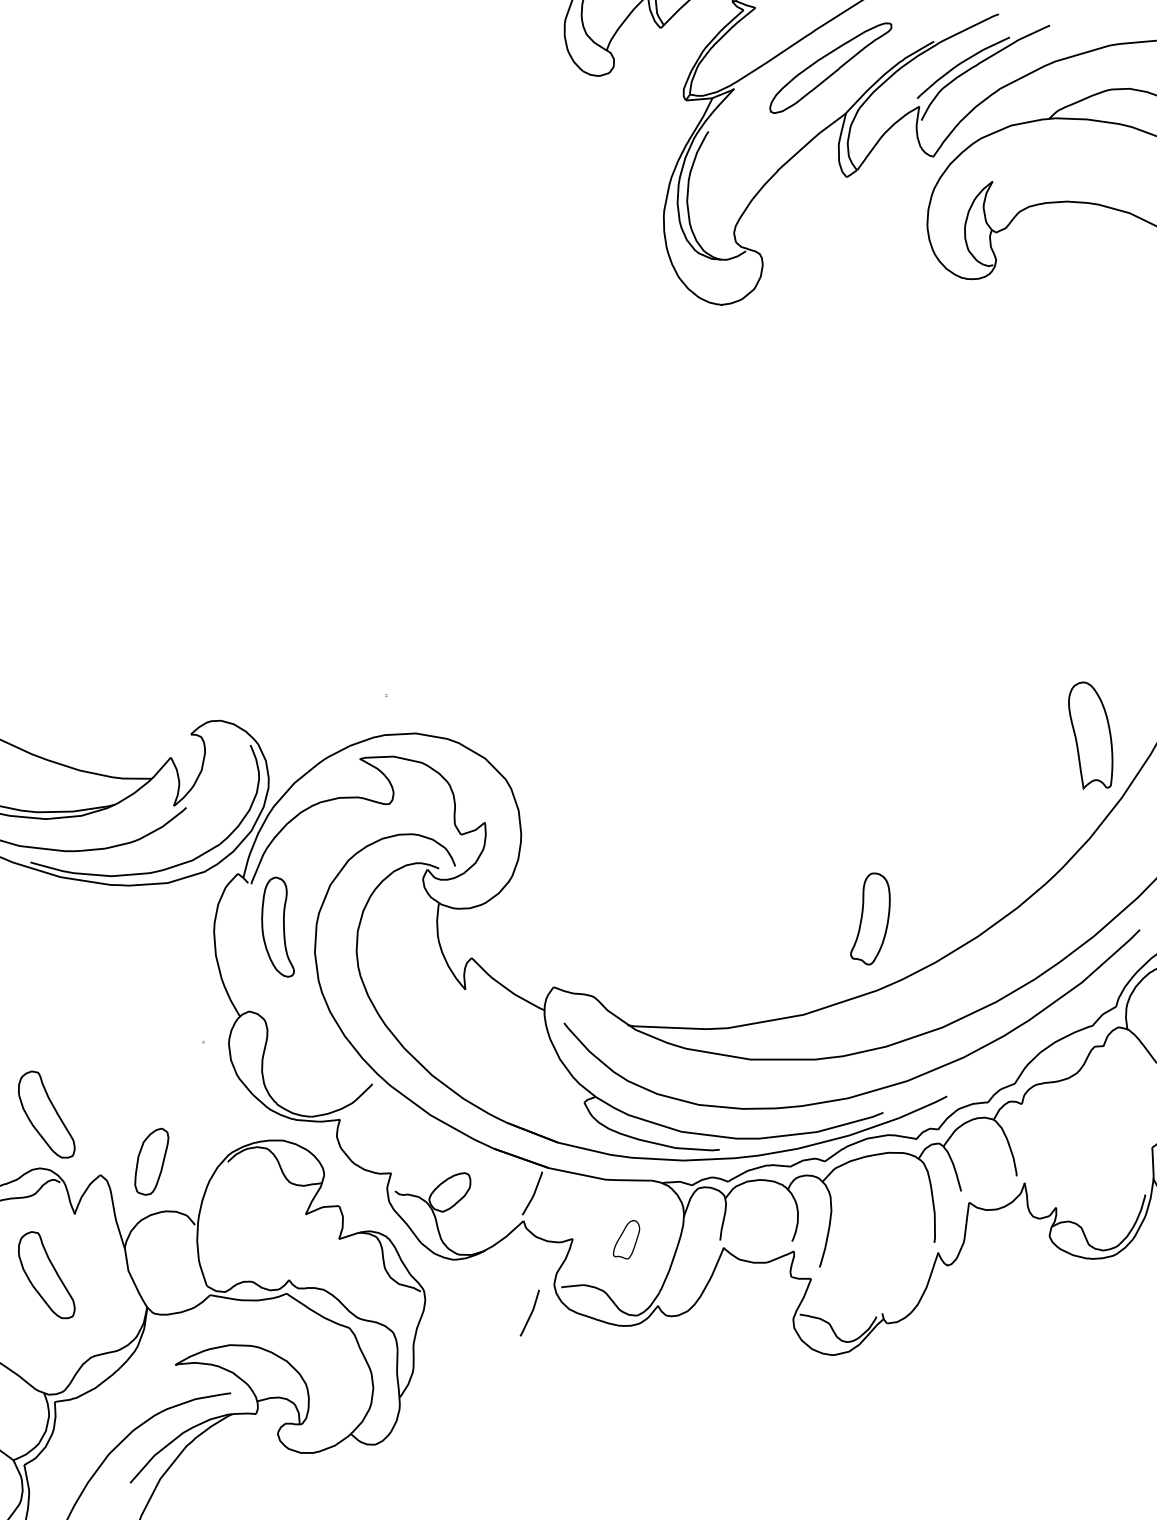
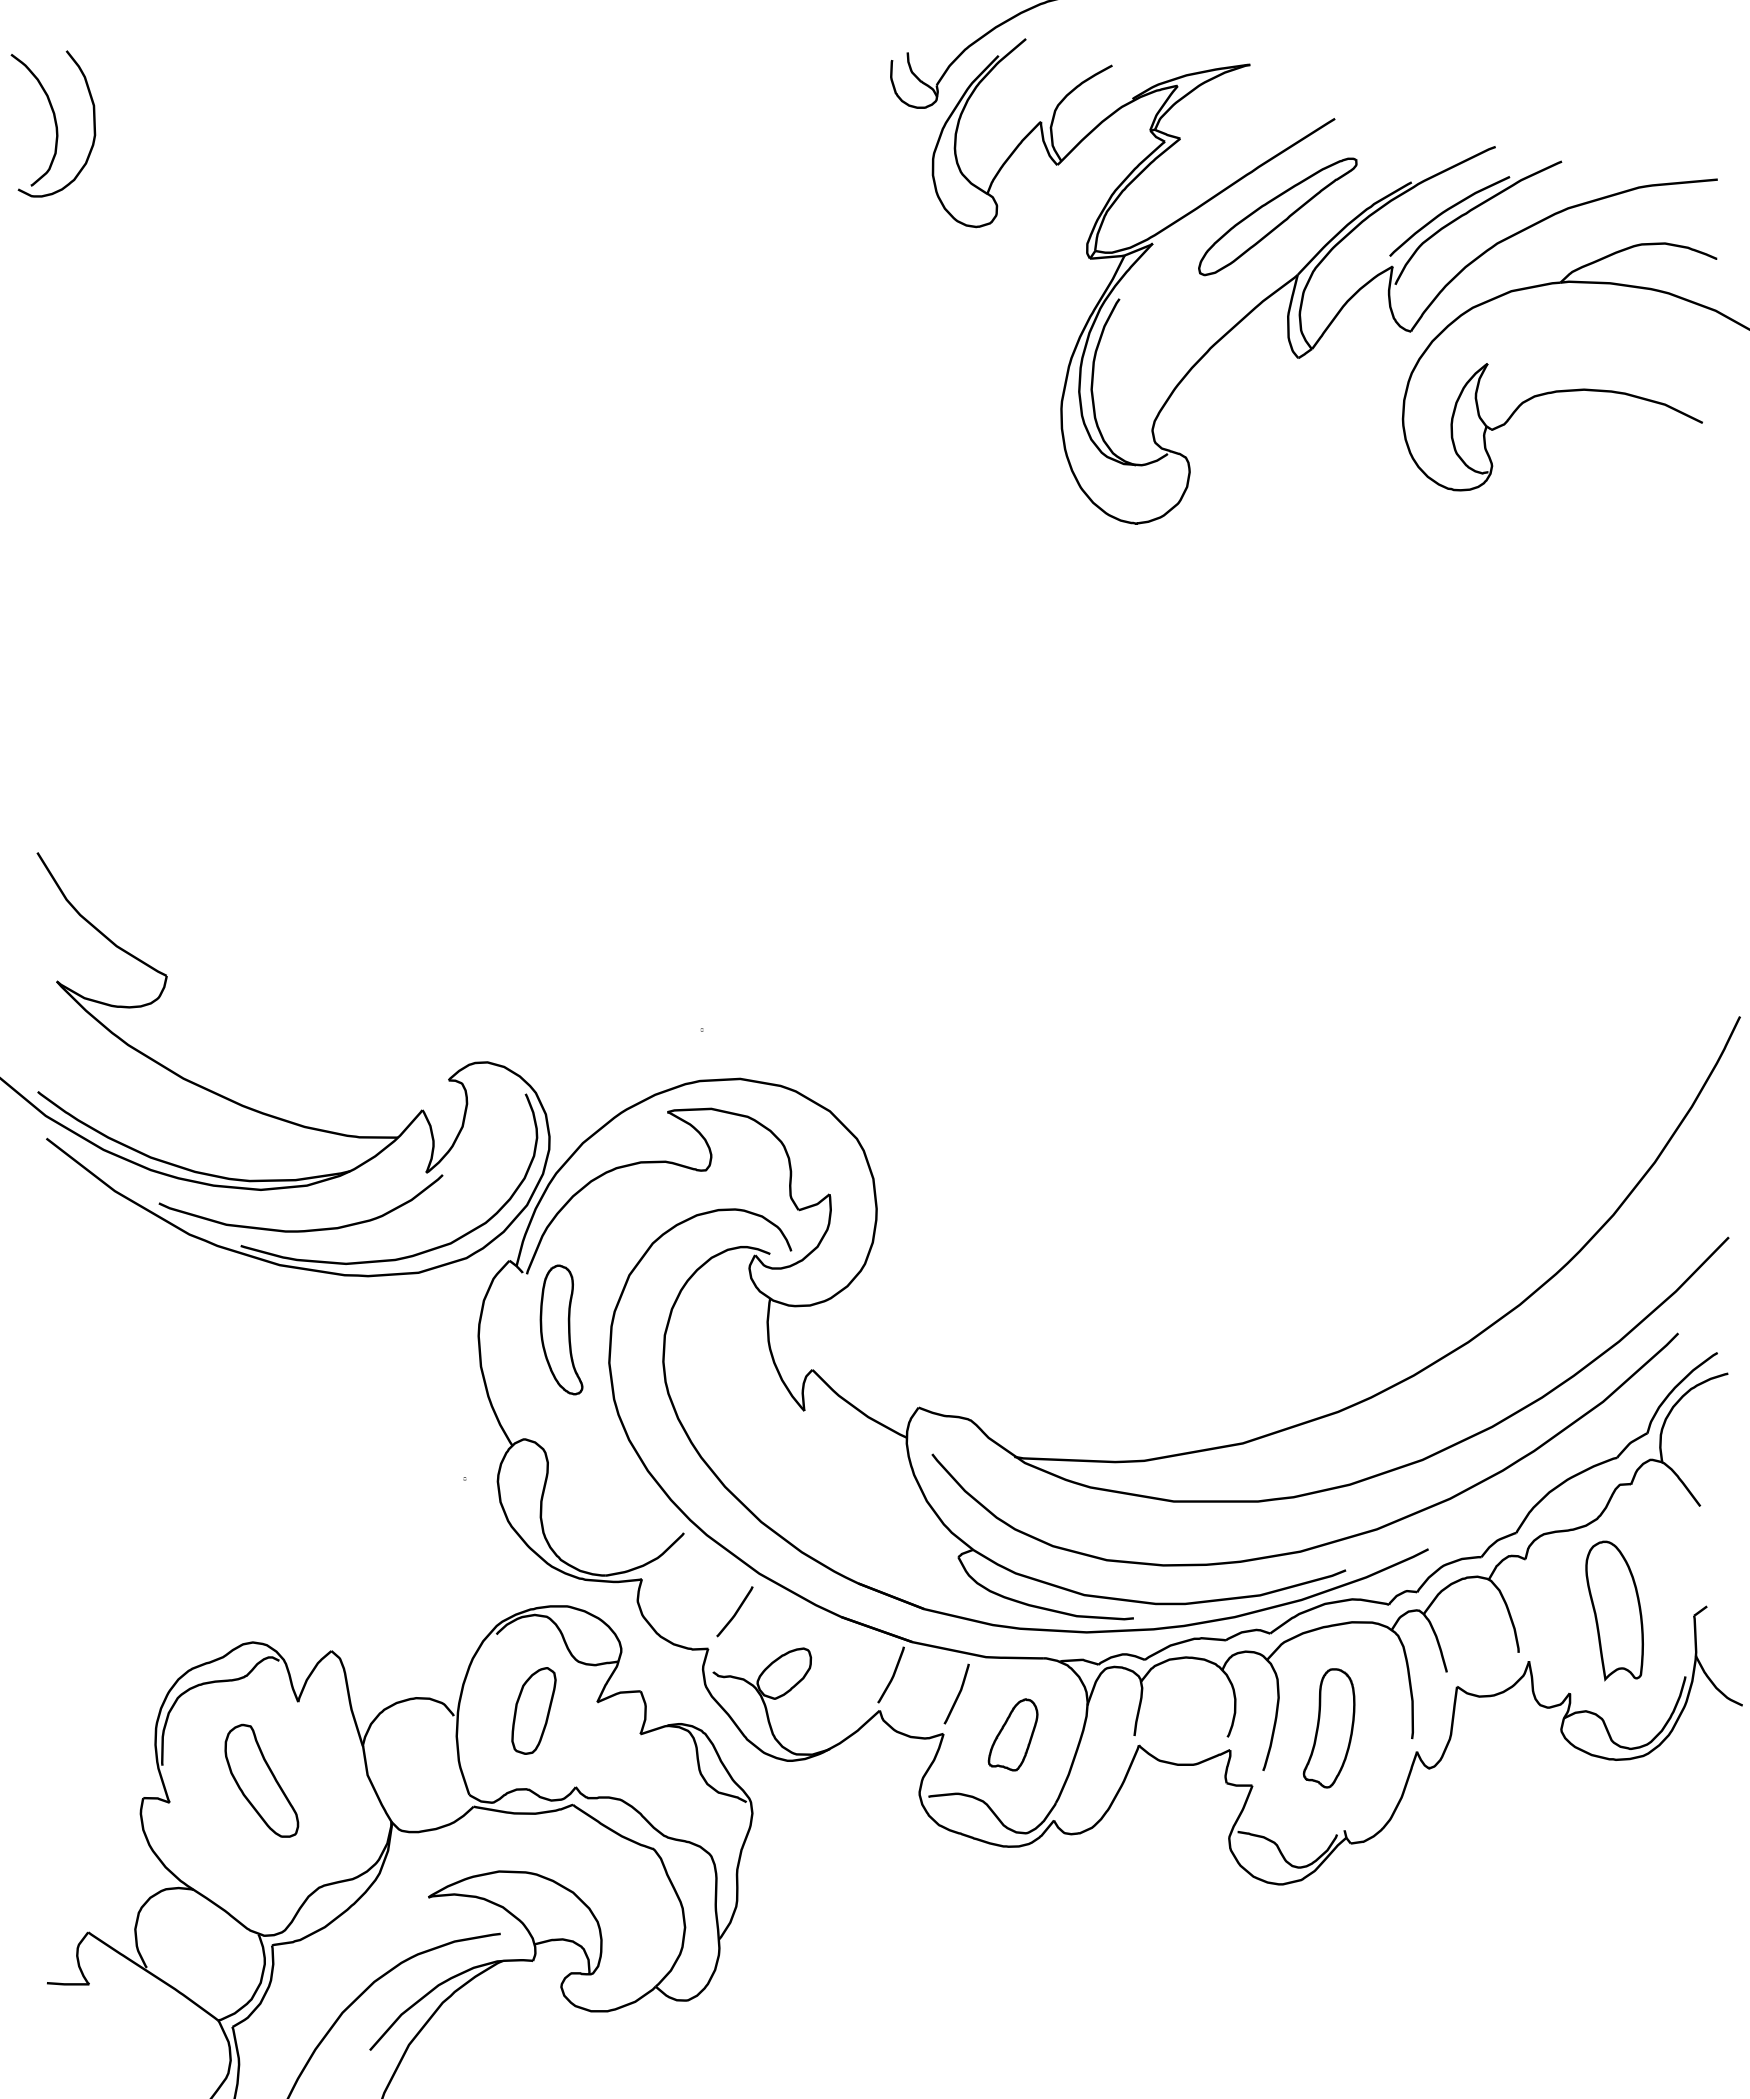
part: (1090, 735) -> (1614, 1610), moved
part: (869, 919) -> (1328, 1728), moved
part: (46, 1114) -> (261, 1572), removed
curve: (412, 1144) -> (735, 1611), added
part: (151, 1161) -> (533, 1710), moved
part: (626, 1239) -> (1012, 1734), size x1.43
curve: (530, 1313) -> (957, 1694), moved

